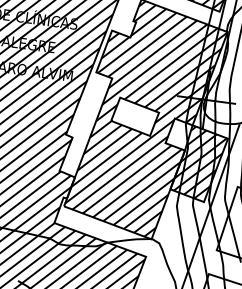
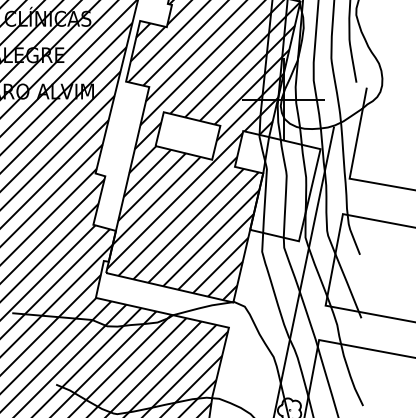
hatch: (200, 163) -> (286, 188), removed

